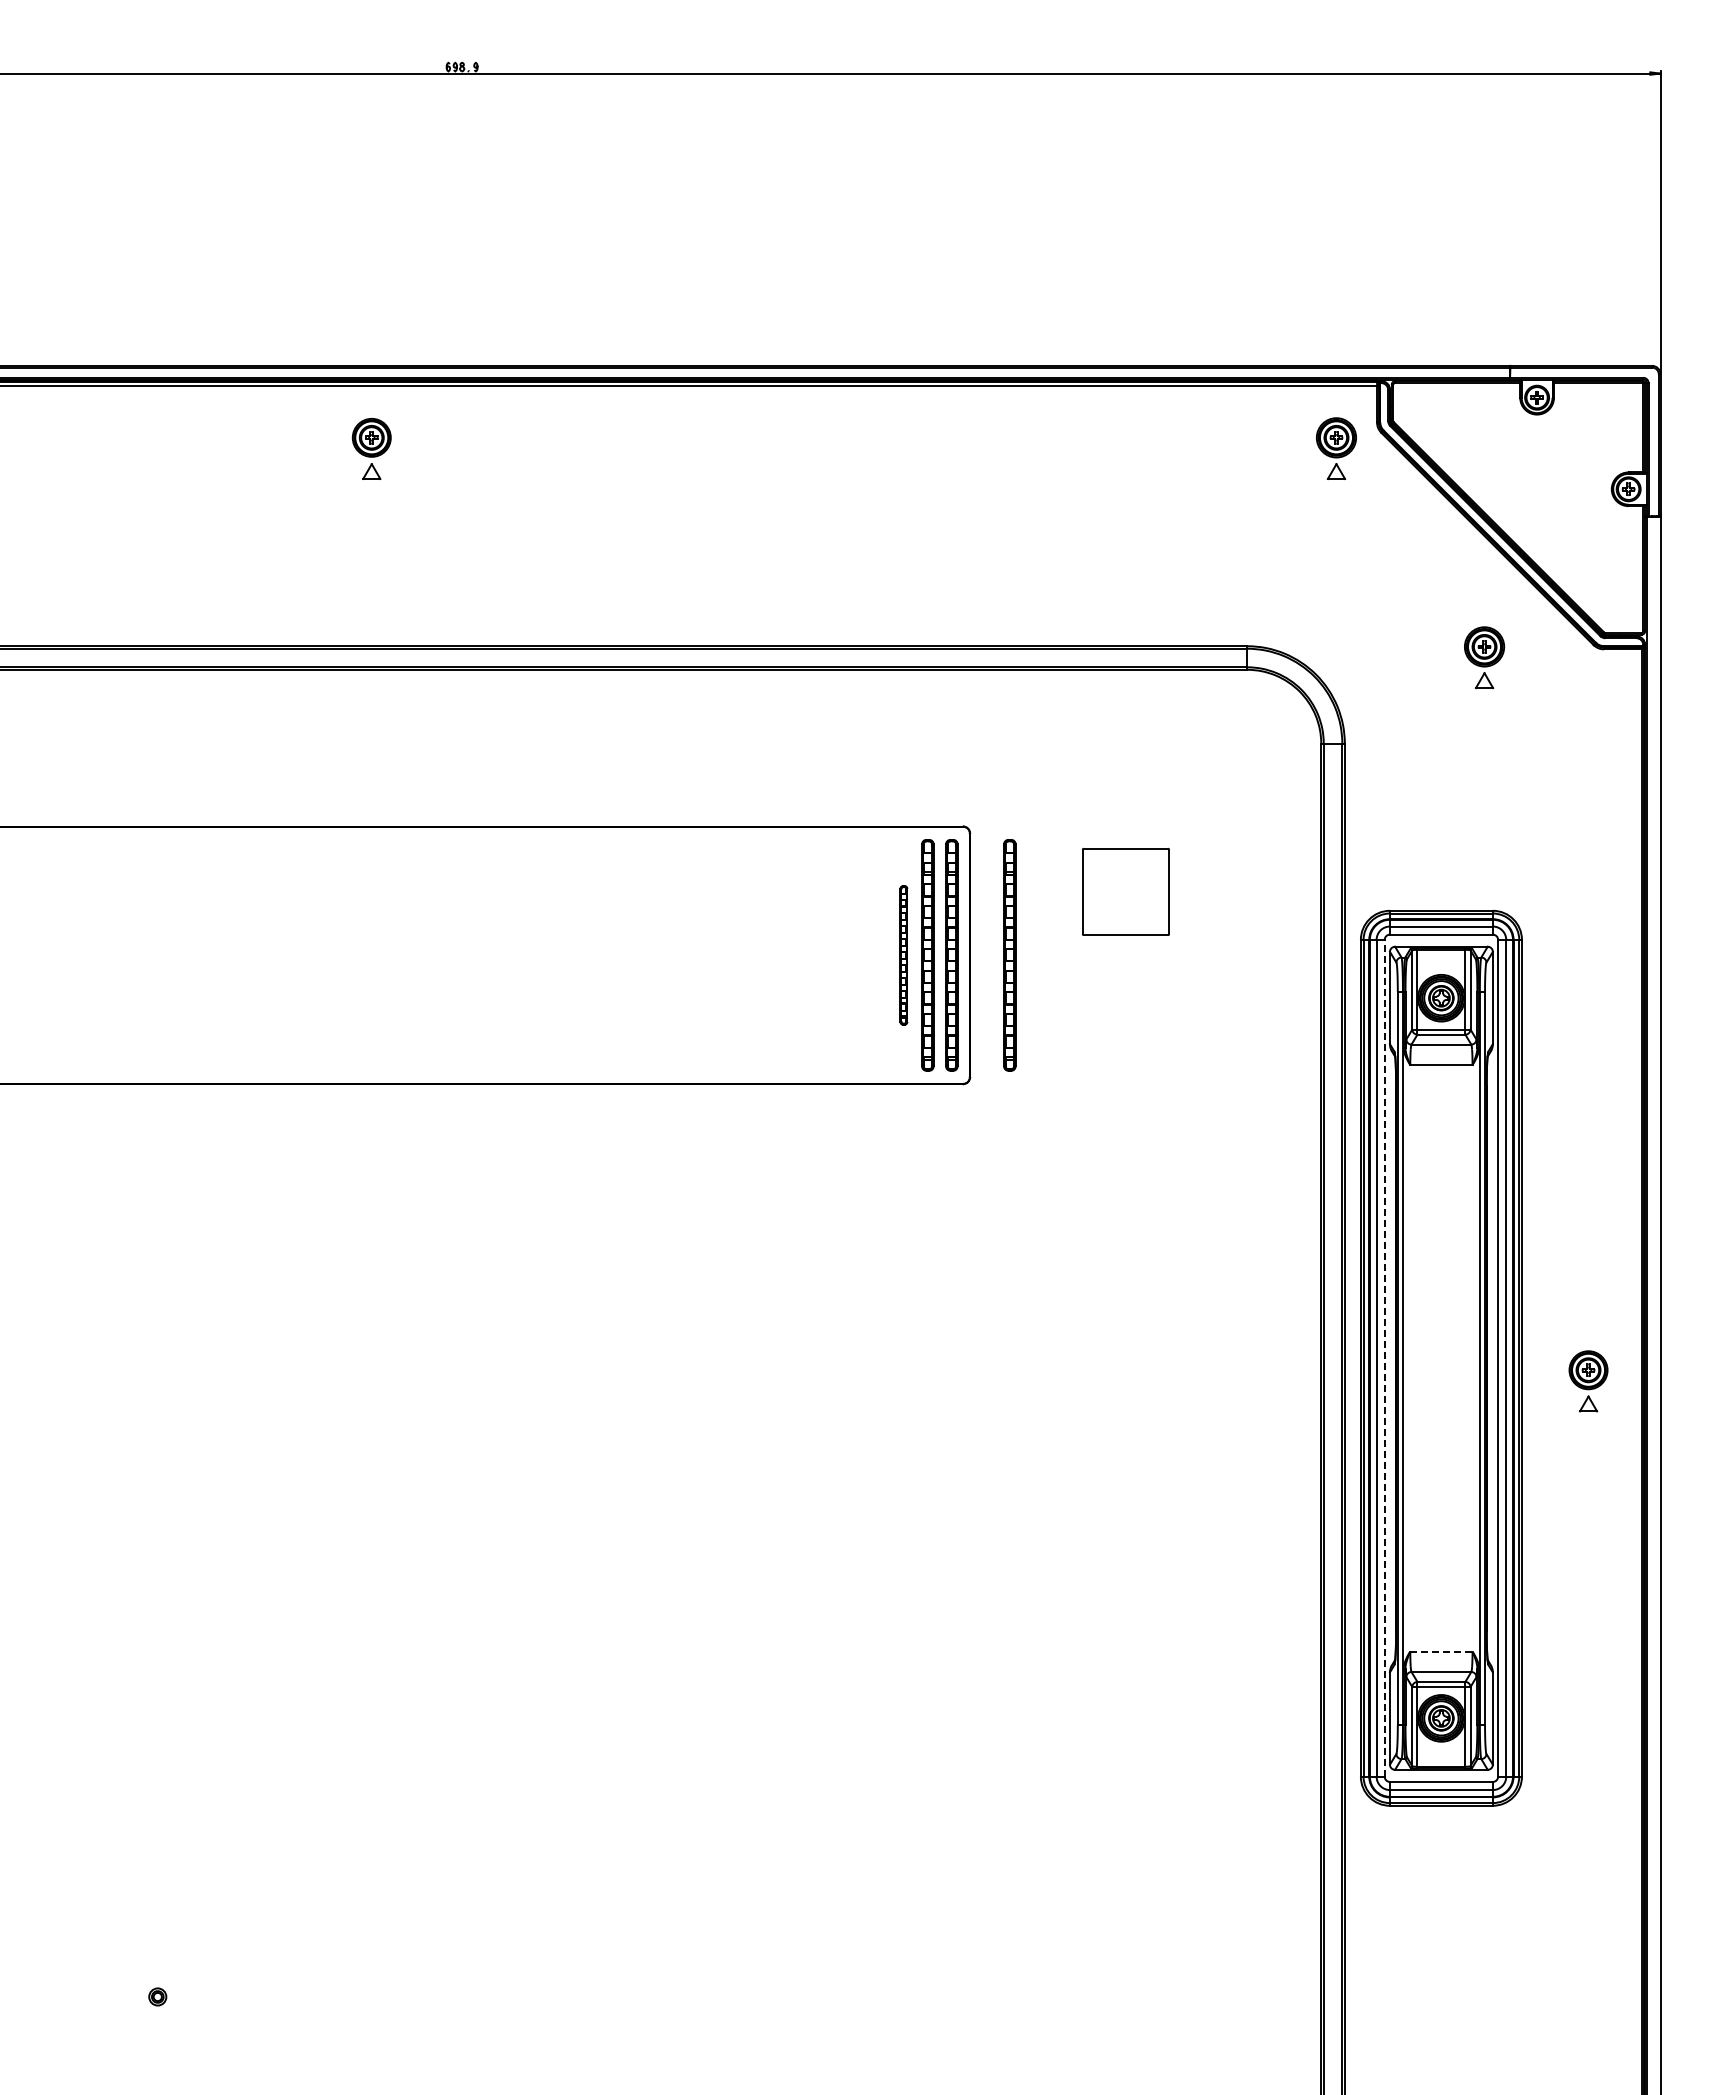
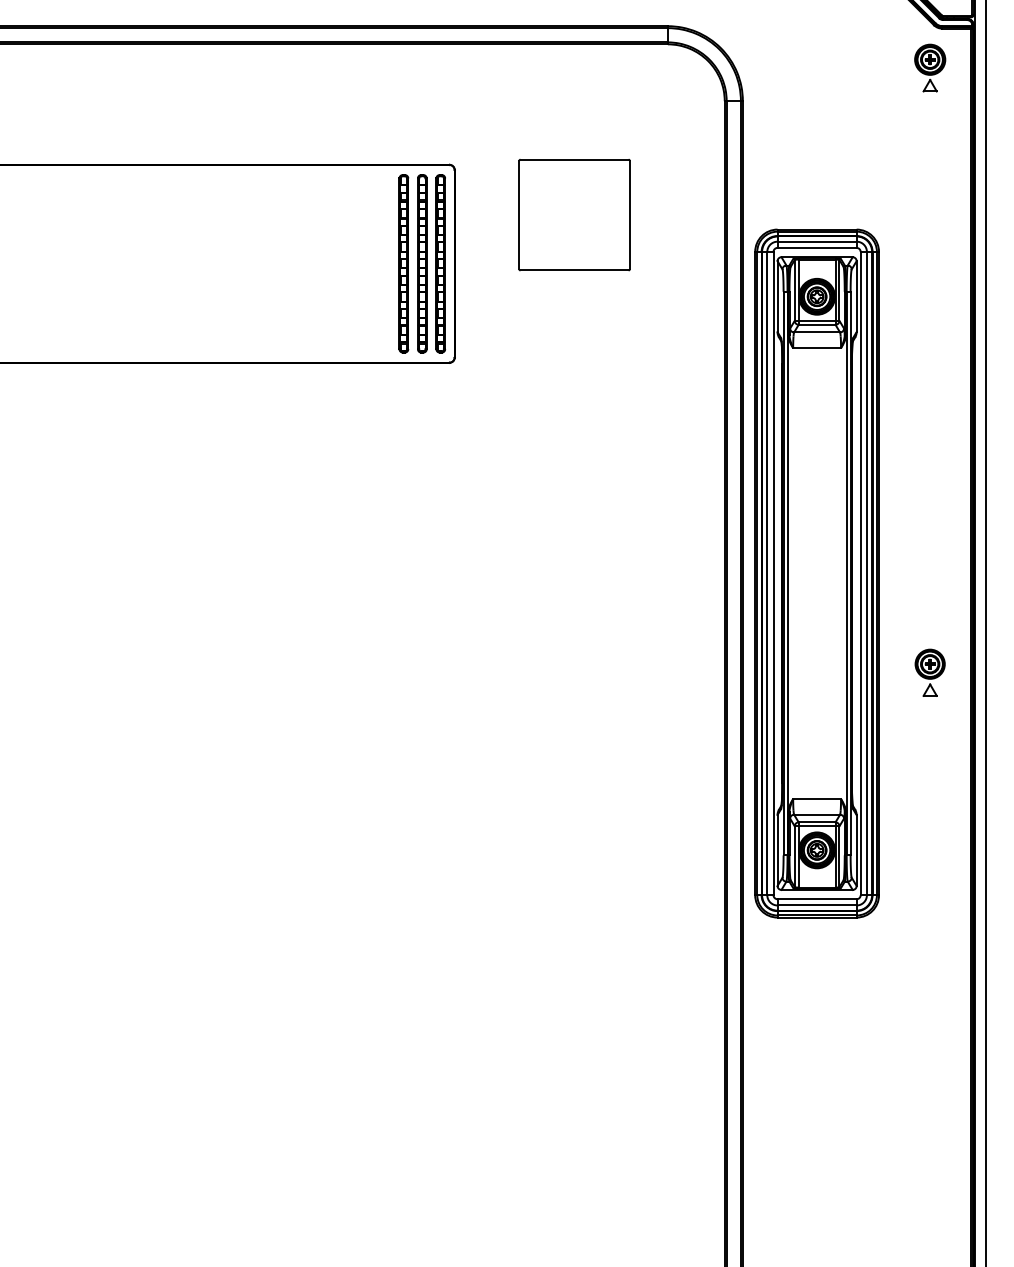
part: (1484, 657) -> (930, 67), moved
part: (1125, 891) -> (574, 214), size x1.67
part: (903, 955) -> (403, 263), size x1.67
part: (1009, 955) -> (485, 263), removed
line: (1384, 1357) -> (773, 572), dashed -> solid
part: (1588, 1381) -> (930, 672), moved
line: (1441, 1651) -> (817, 798), dashed -> solid

